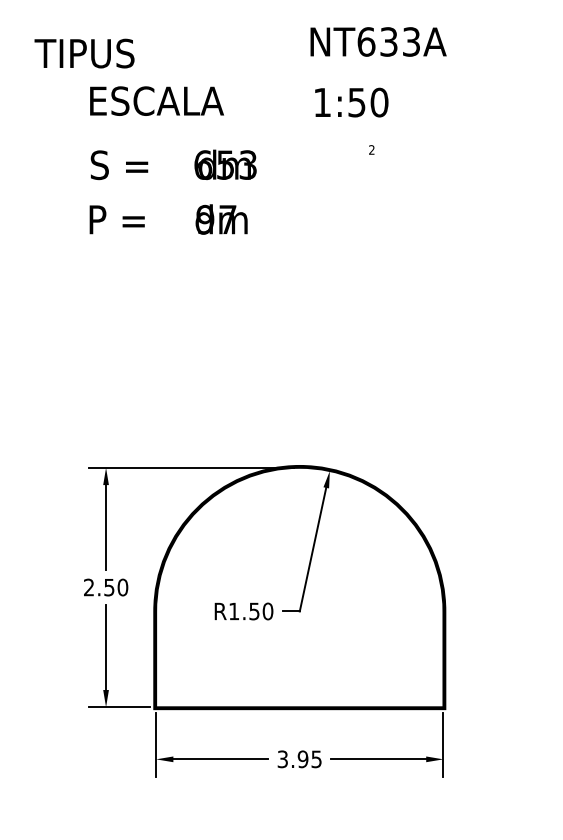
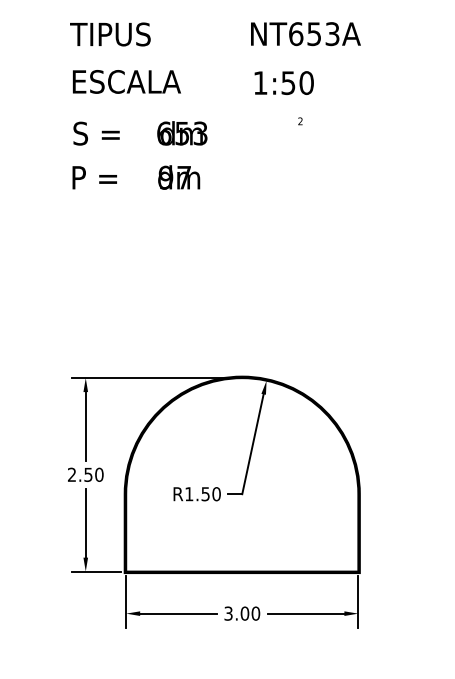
text: (389, 41) -> (314, 33), NT633A -> NT653A
text: (84, 53) -> (110, 34), moved
text: (309, 759) -> (250, 613), 3.95 -> 3.00

